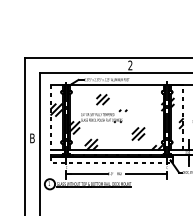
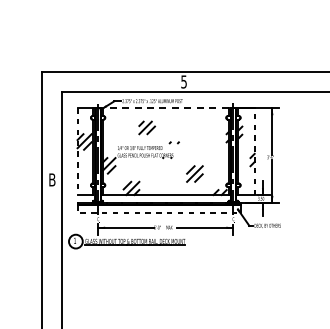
text: (130, 65) -> (183, 81), 2 -> 5
line: (116, 85) -> (165, 108), solid -> dashed

